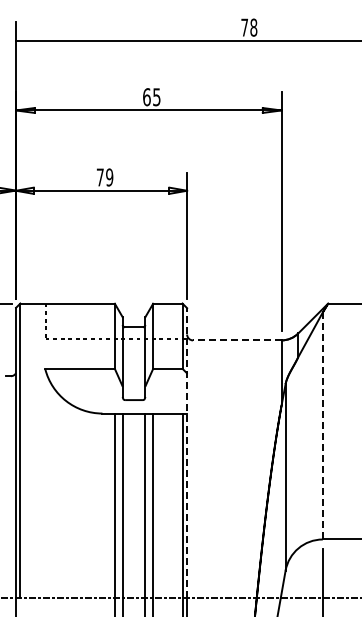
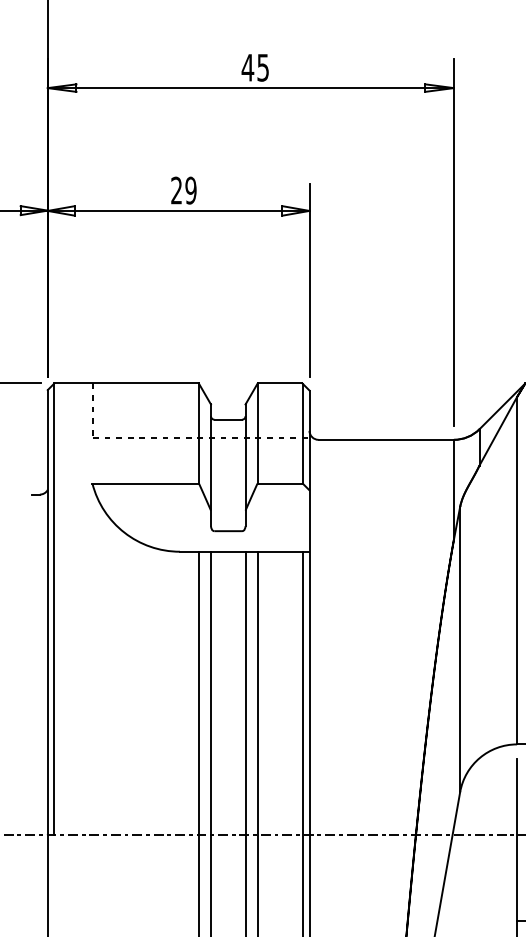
text: (146, 97) -> (247, 68), 65 -> 45
text: (99, 177) -> (175, 190), 79 -> 29
line: (236, 340) -> (385, 439), dashed -> solid
line: (322, 425) -> (516, 570), dashed -> solid
line: (187, 452) -> (310, 611), dashed -> solid

